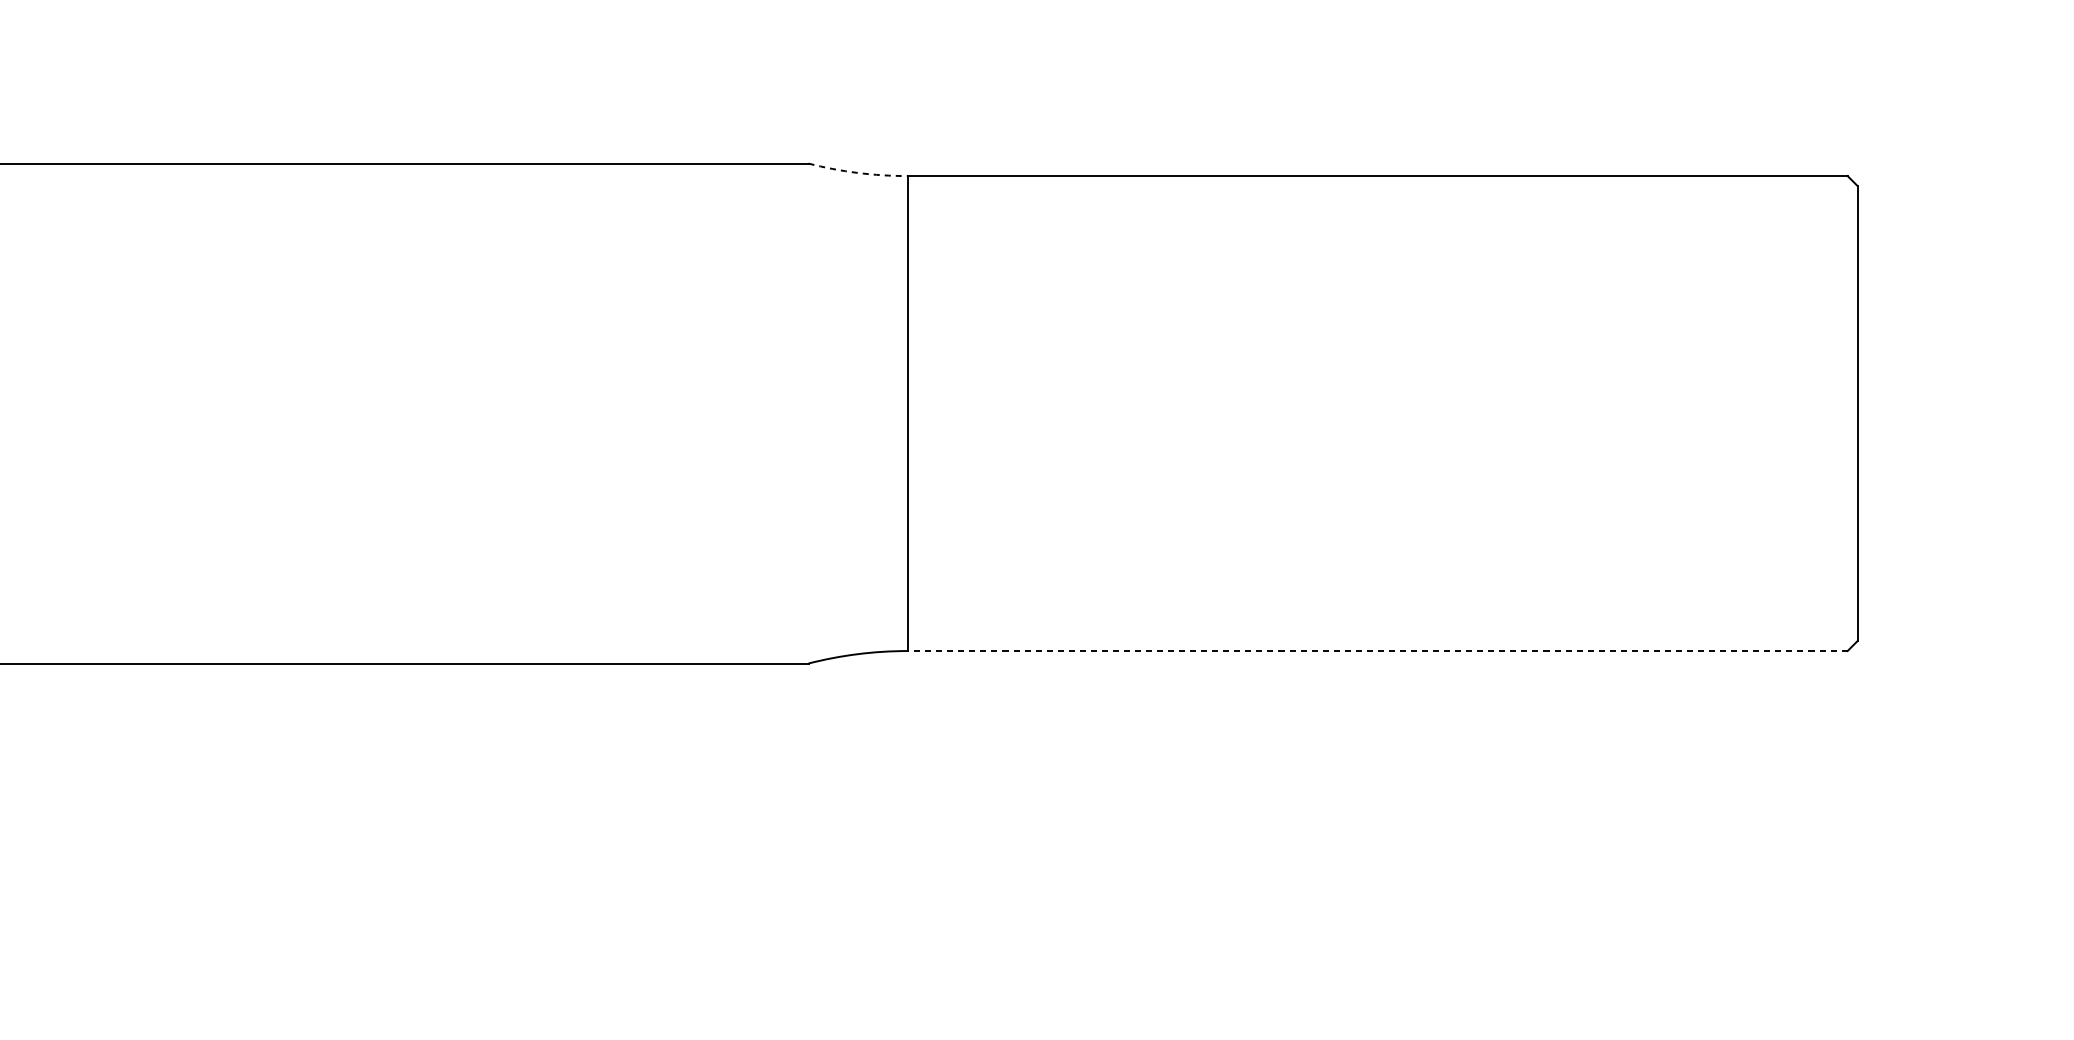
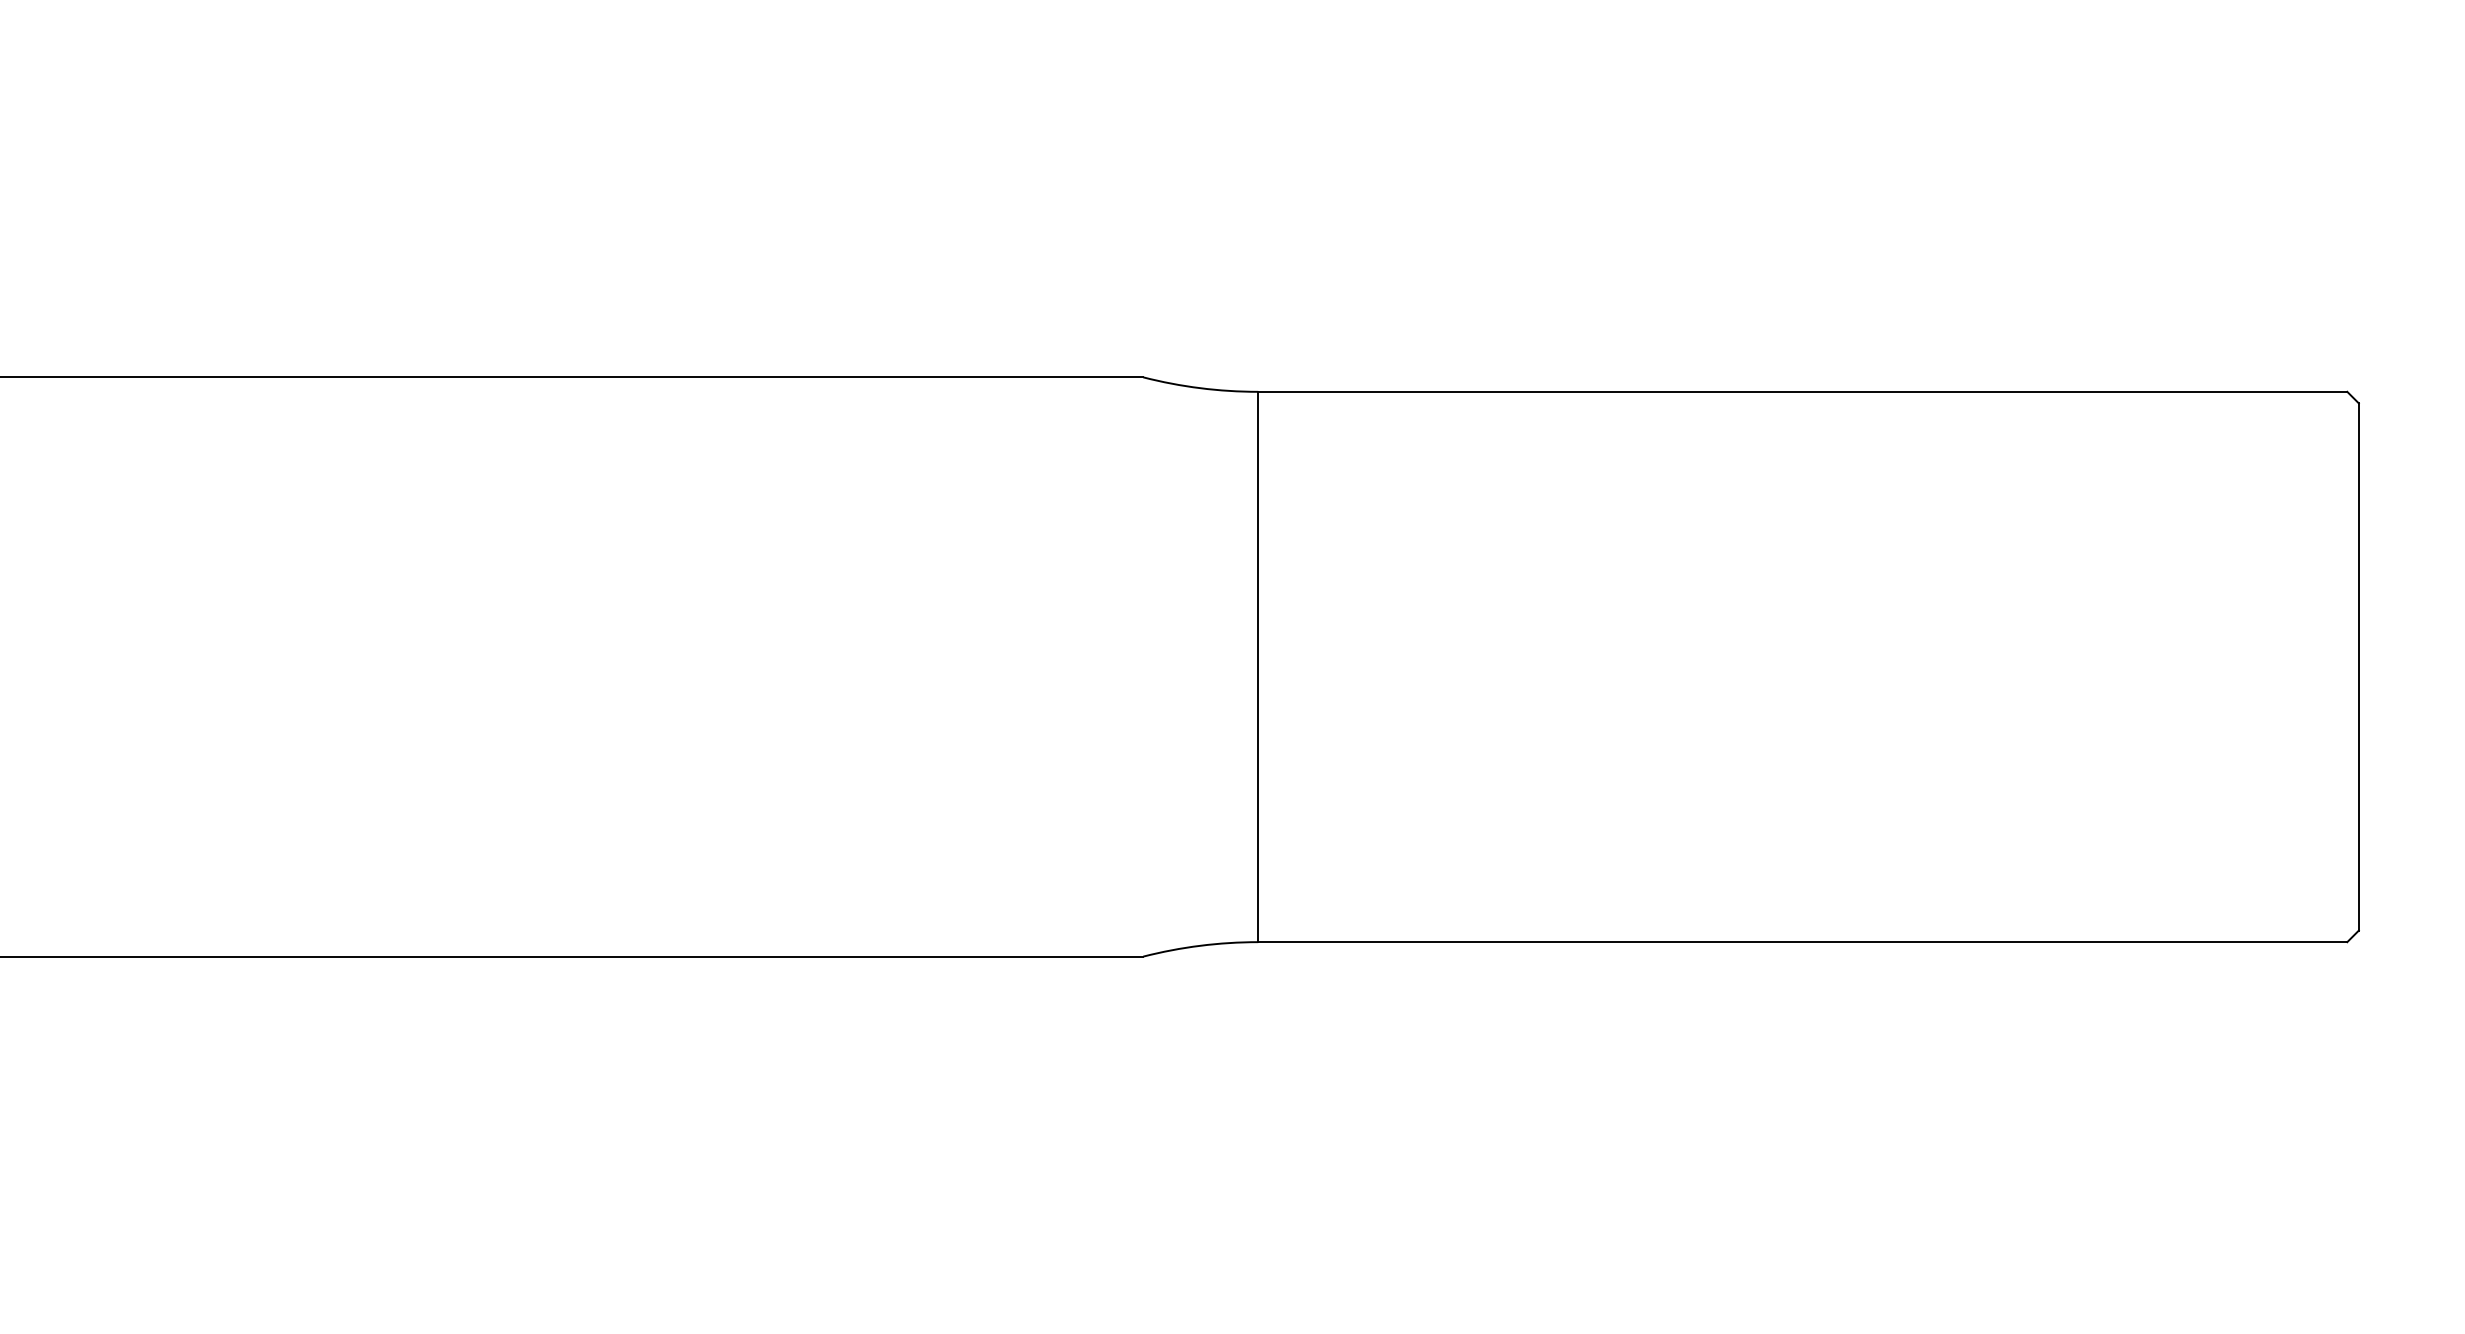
arc: (857, 173) -> (1200, 388), dashed -> solid
line: (1377, 651) -> (1802, 942), dashed -> solid

